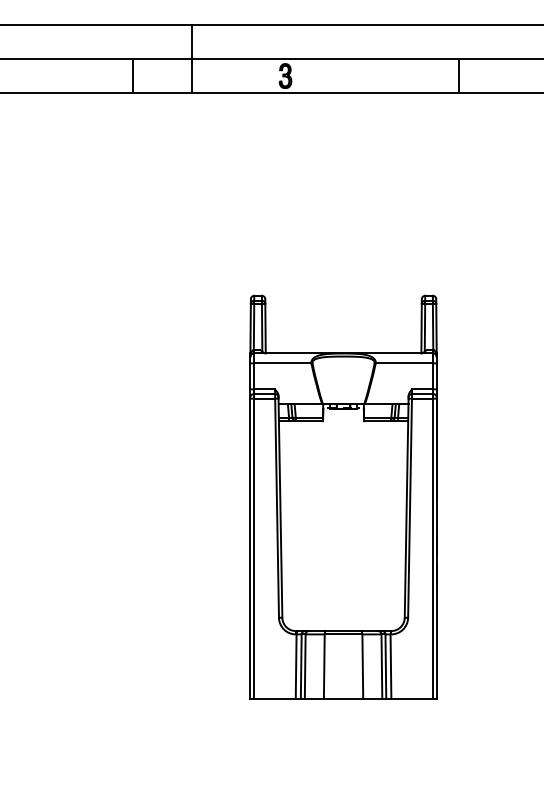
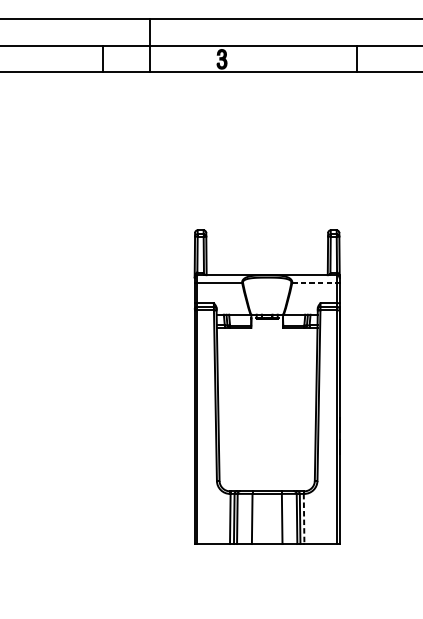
line: (404, 363) -> (314, 283), solid -> dashed
line: (390, 667) -> (303, 519), solid -> dashed

